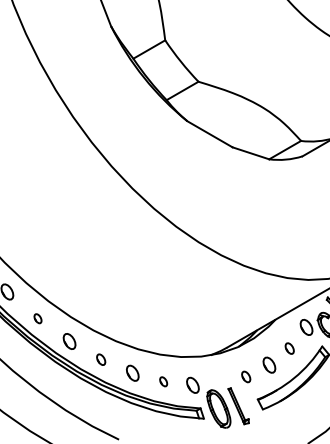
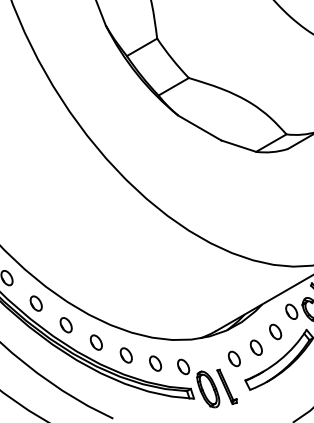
part: (37, 318) -> (35, 303), size x1.67
part: (289, 348) -> (275, 331), size x1.43
part: (100, 359) -> (95, 342), size x1.43
part: (245, 376) -> (233, 358), size x1.43
part: (163, 381) -> (155, 363), size x1.67

